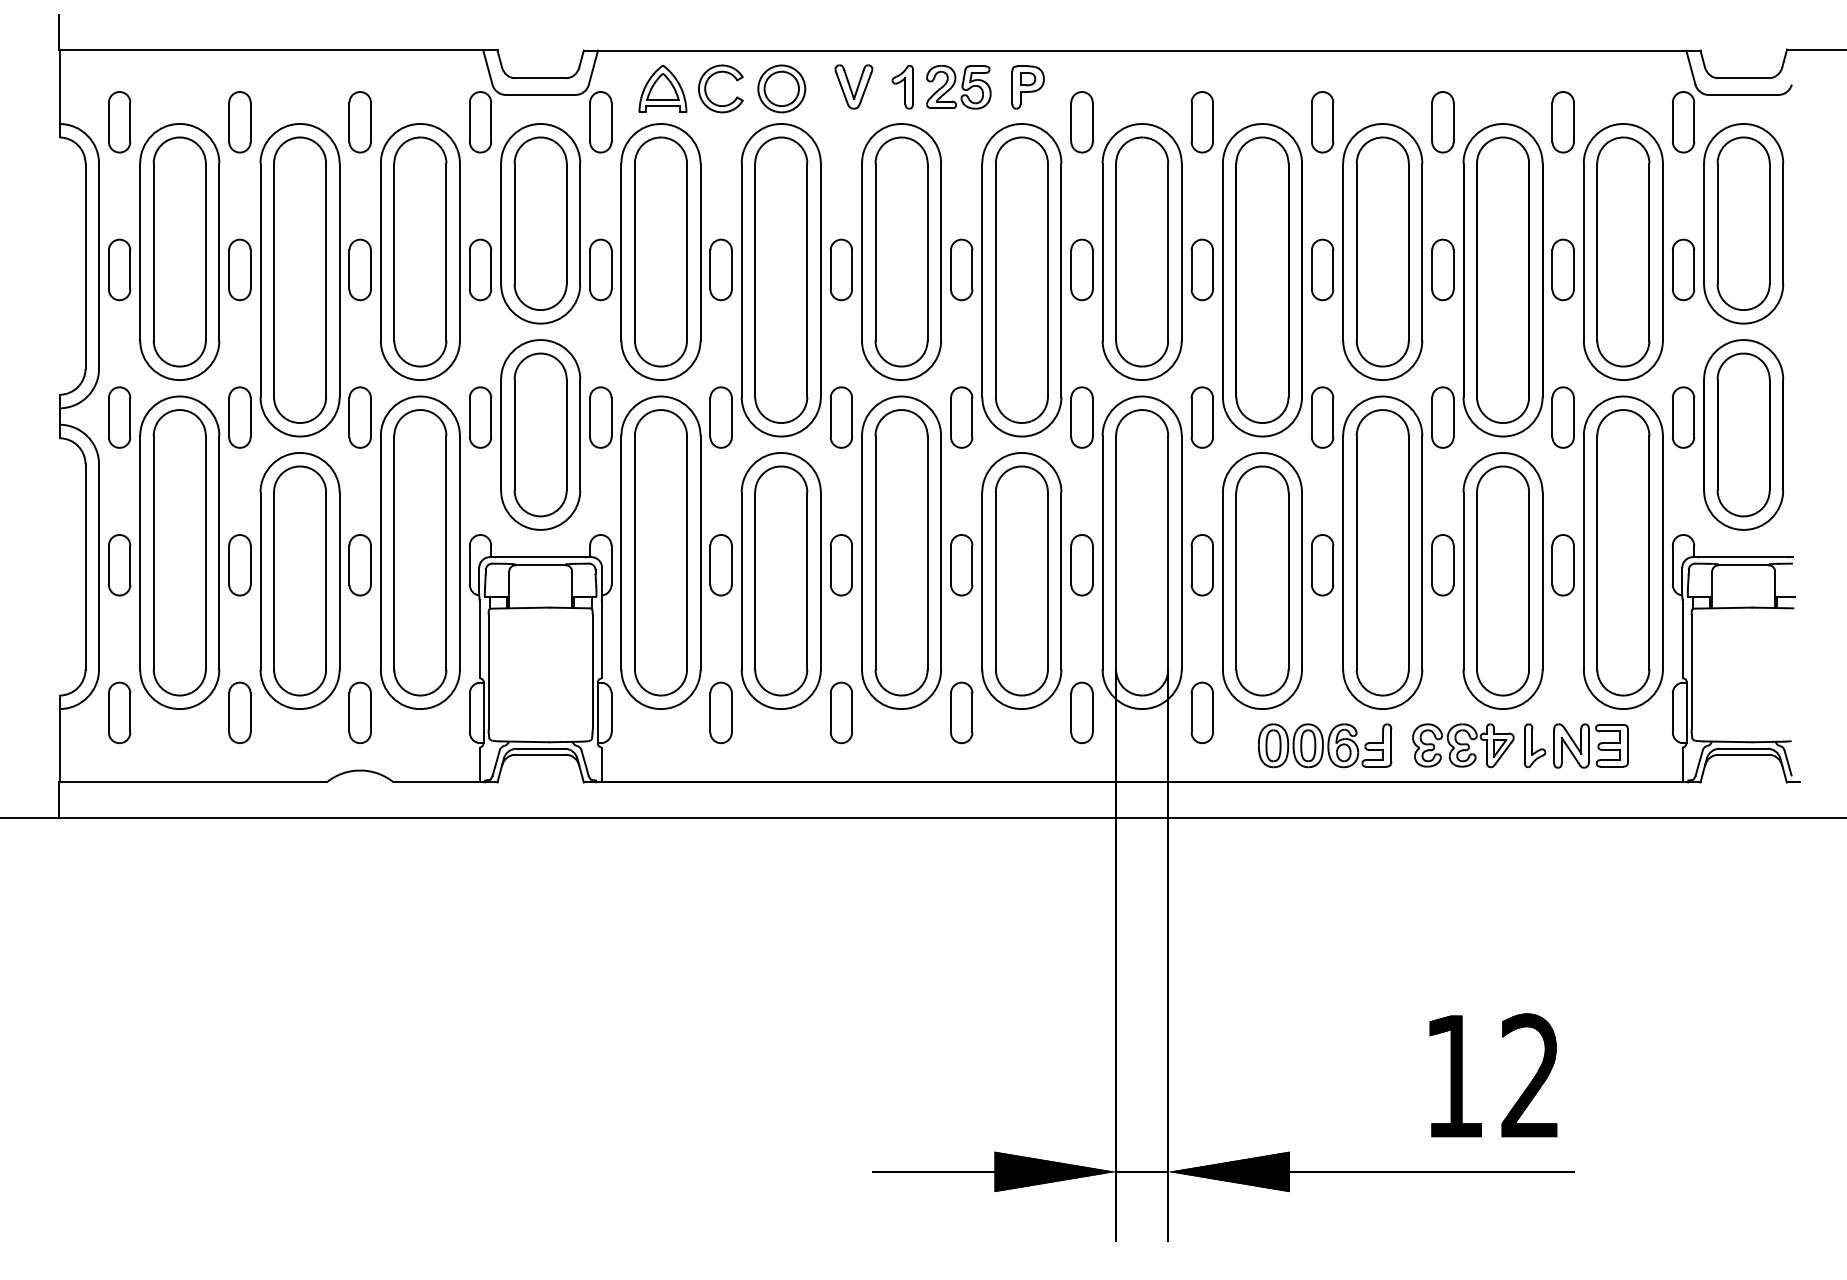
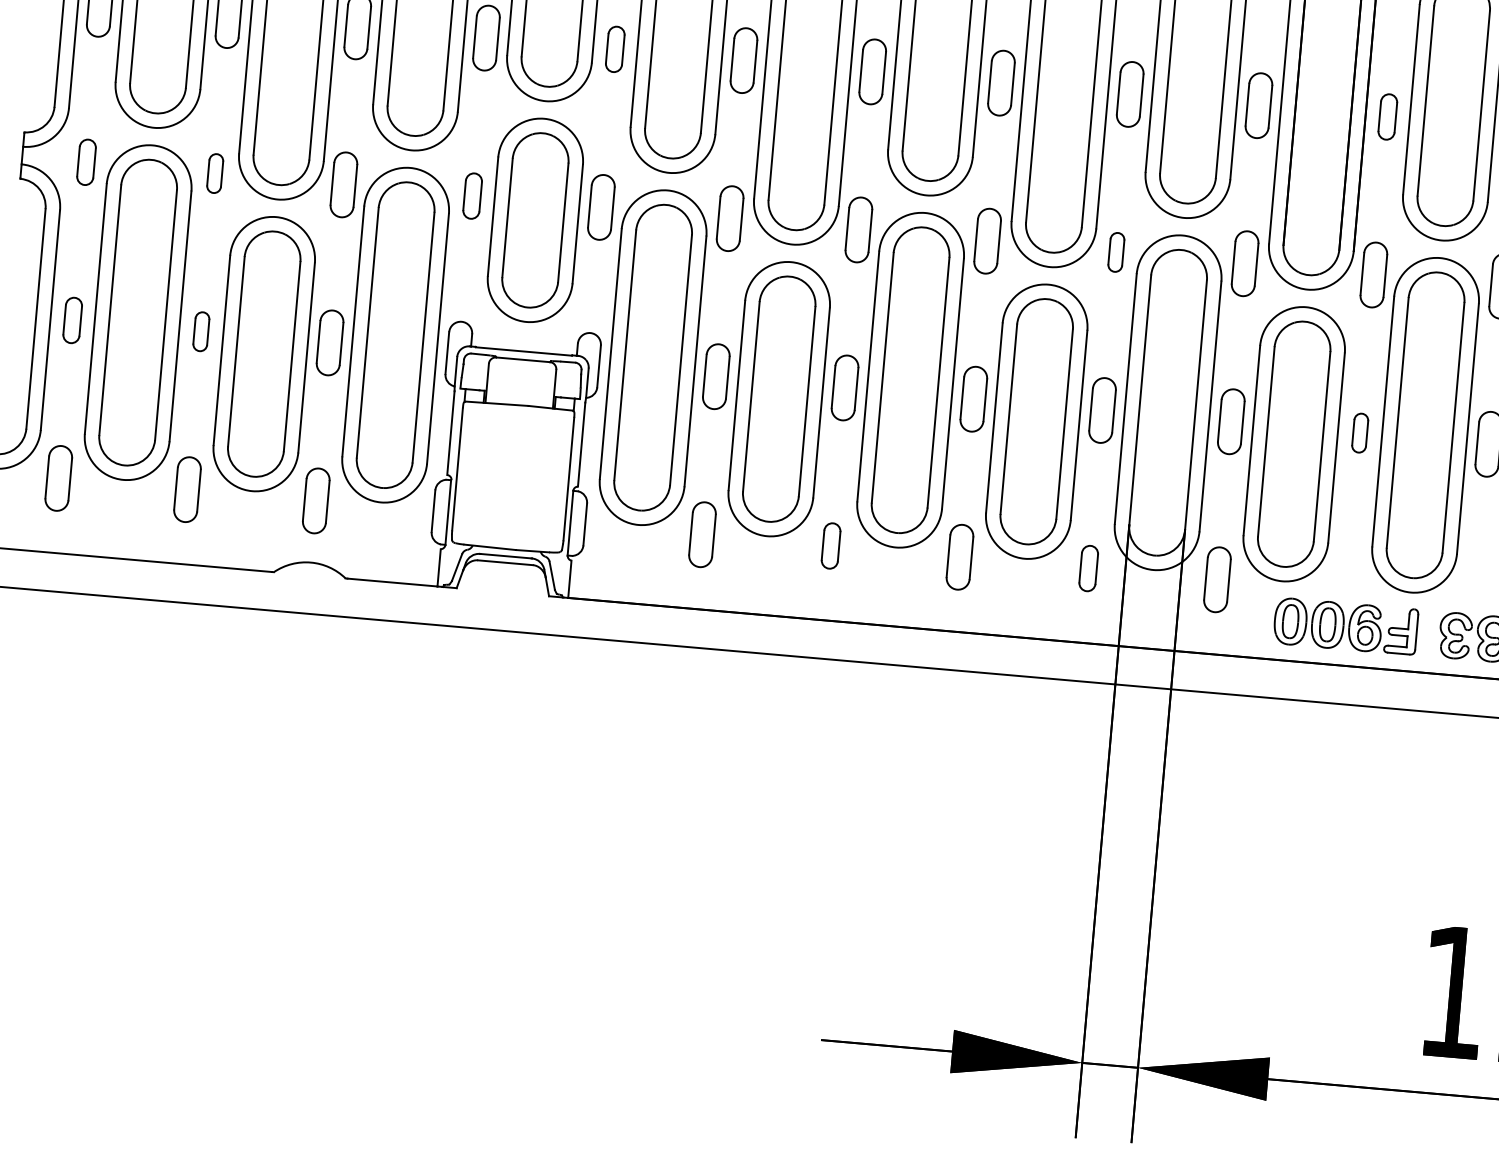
part: (600, 269) -> (614, 48), size x0.7
part: (1322, 269) -> (1387, 116), size x0.7
part: (119, 417) -> (86, 162), size x0.7
part: (239, 417) -> (214, 173), size x0.6
part: (480, 417) -> (472, 196), size x0.7
part: (1081, 417) -> (1115, 252), size x0.6
part: (119, 565) -> (72, 320), size x0.7
part: (239, 565) -> (200, 331), size x0.6
part: (1322, 565) -> (1359, 433), size x0.6
part: (840, 712) -> (830, 545), size x0.7
part: (1081, 712) -> (1088, 568), size x0.7

